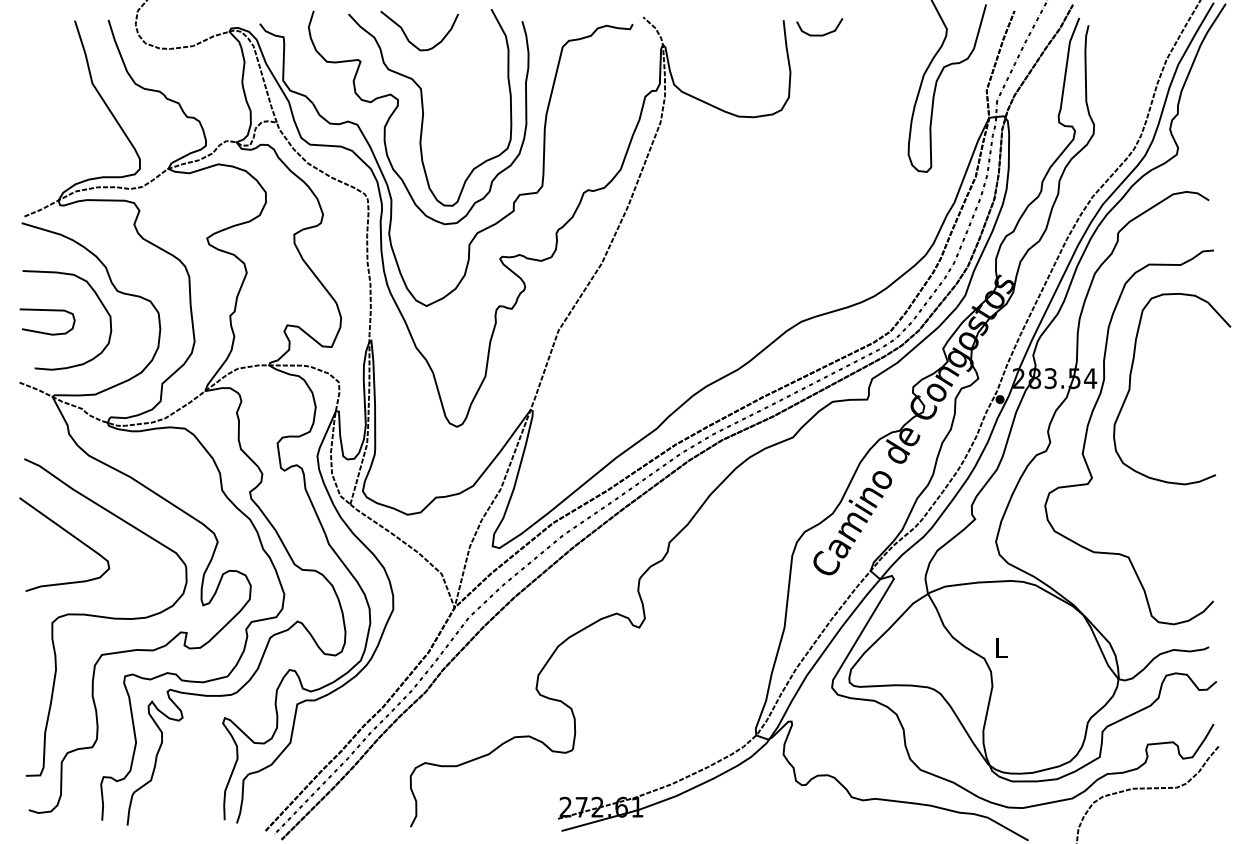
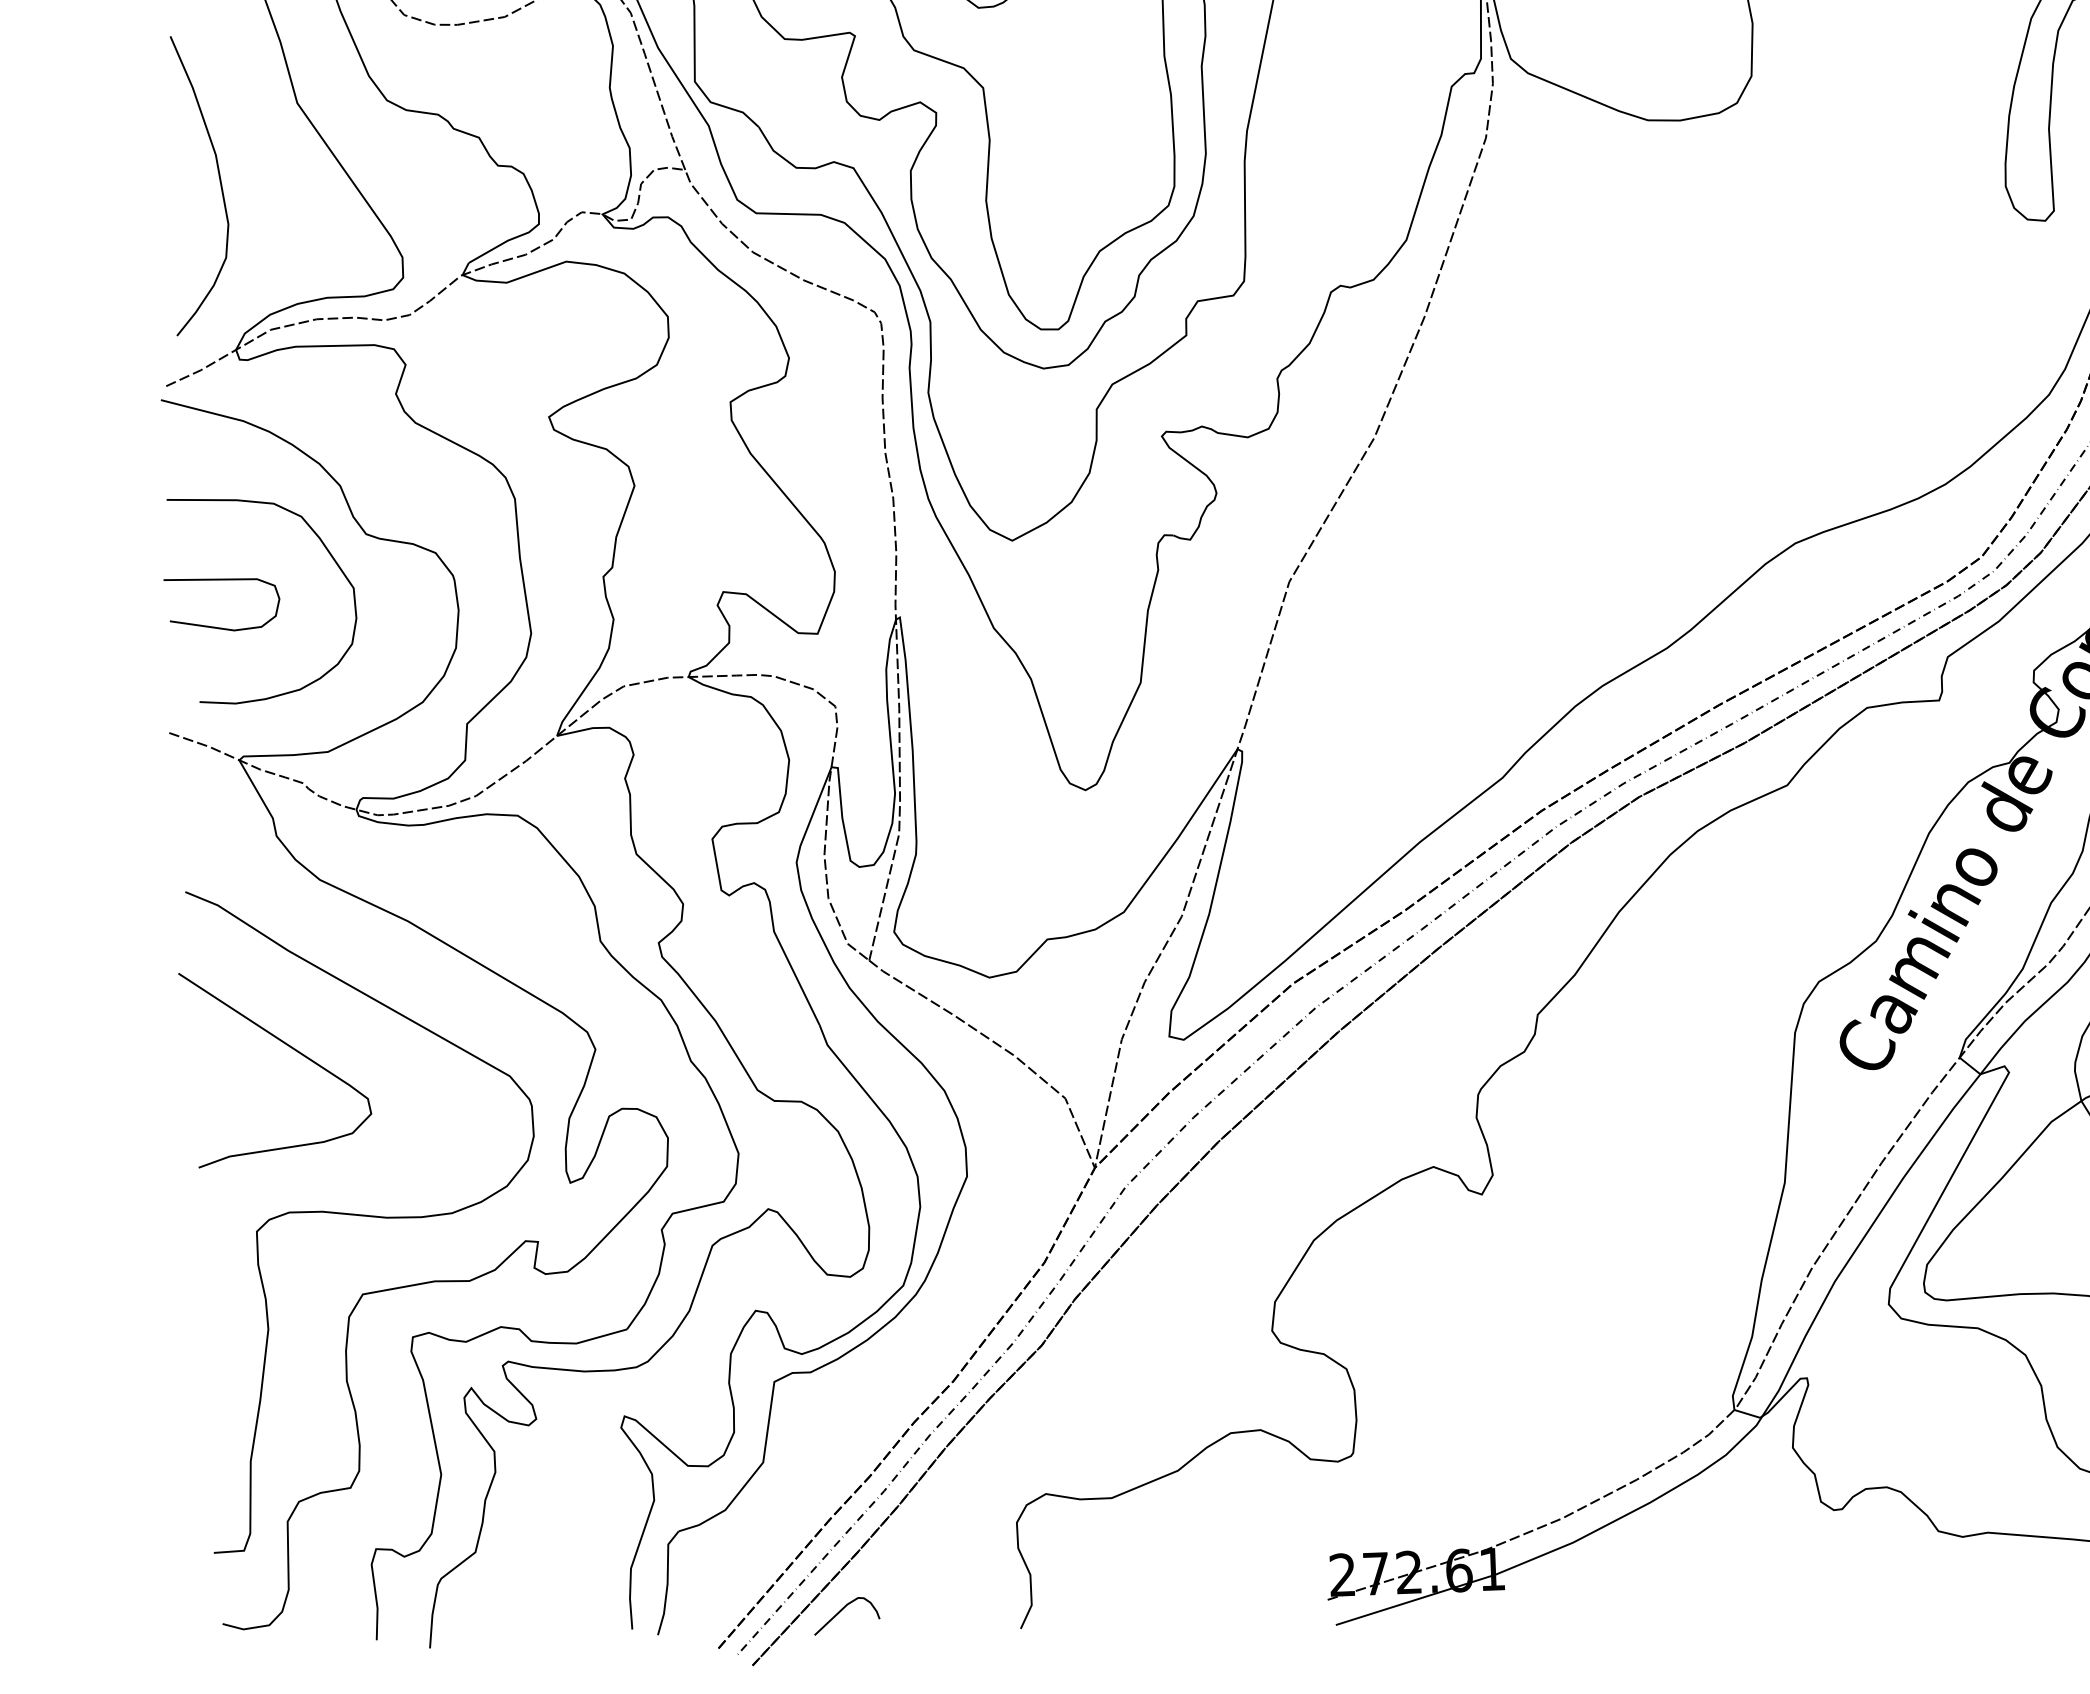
curve: (53, 121) -> (219, 185), added
curve: (325, 815) -> (842, 1611), added

